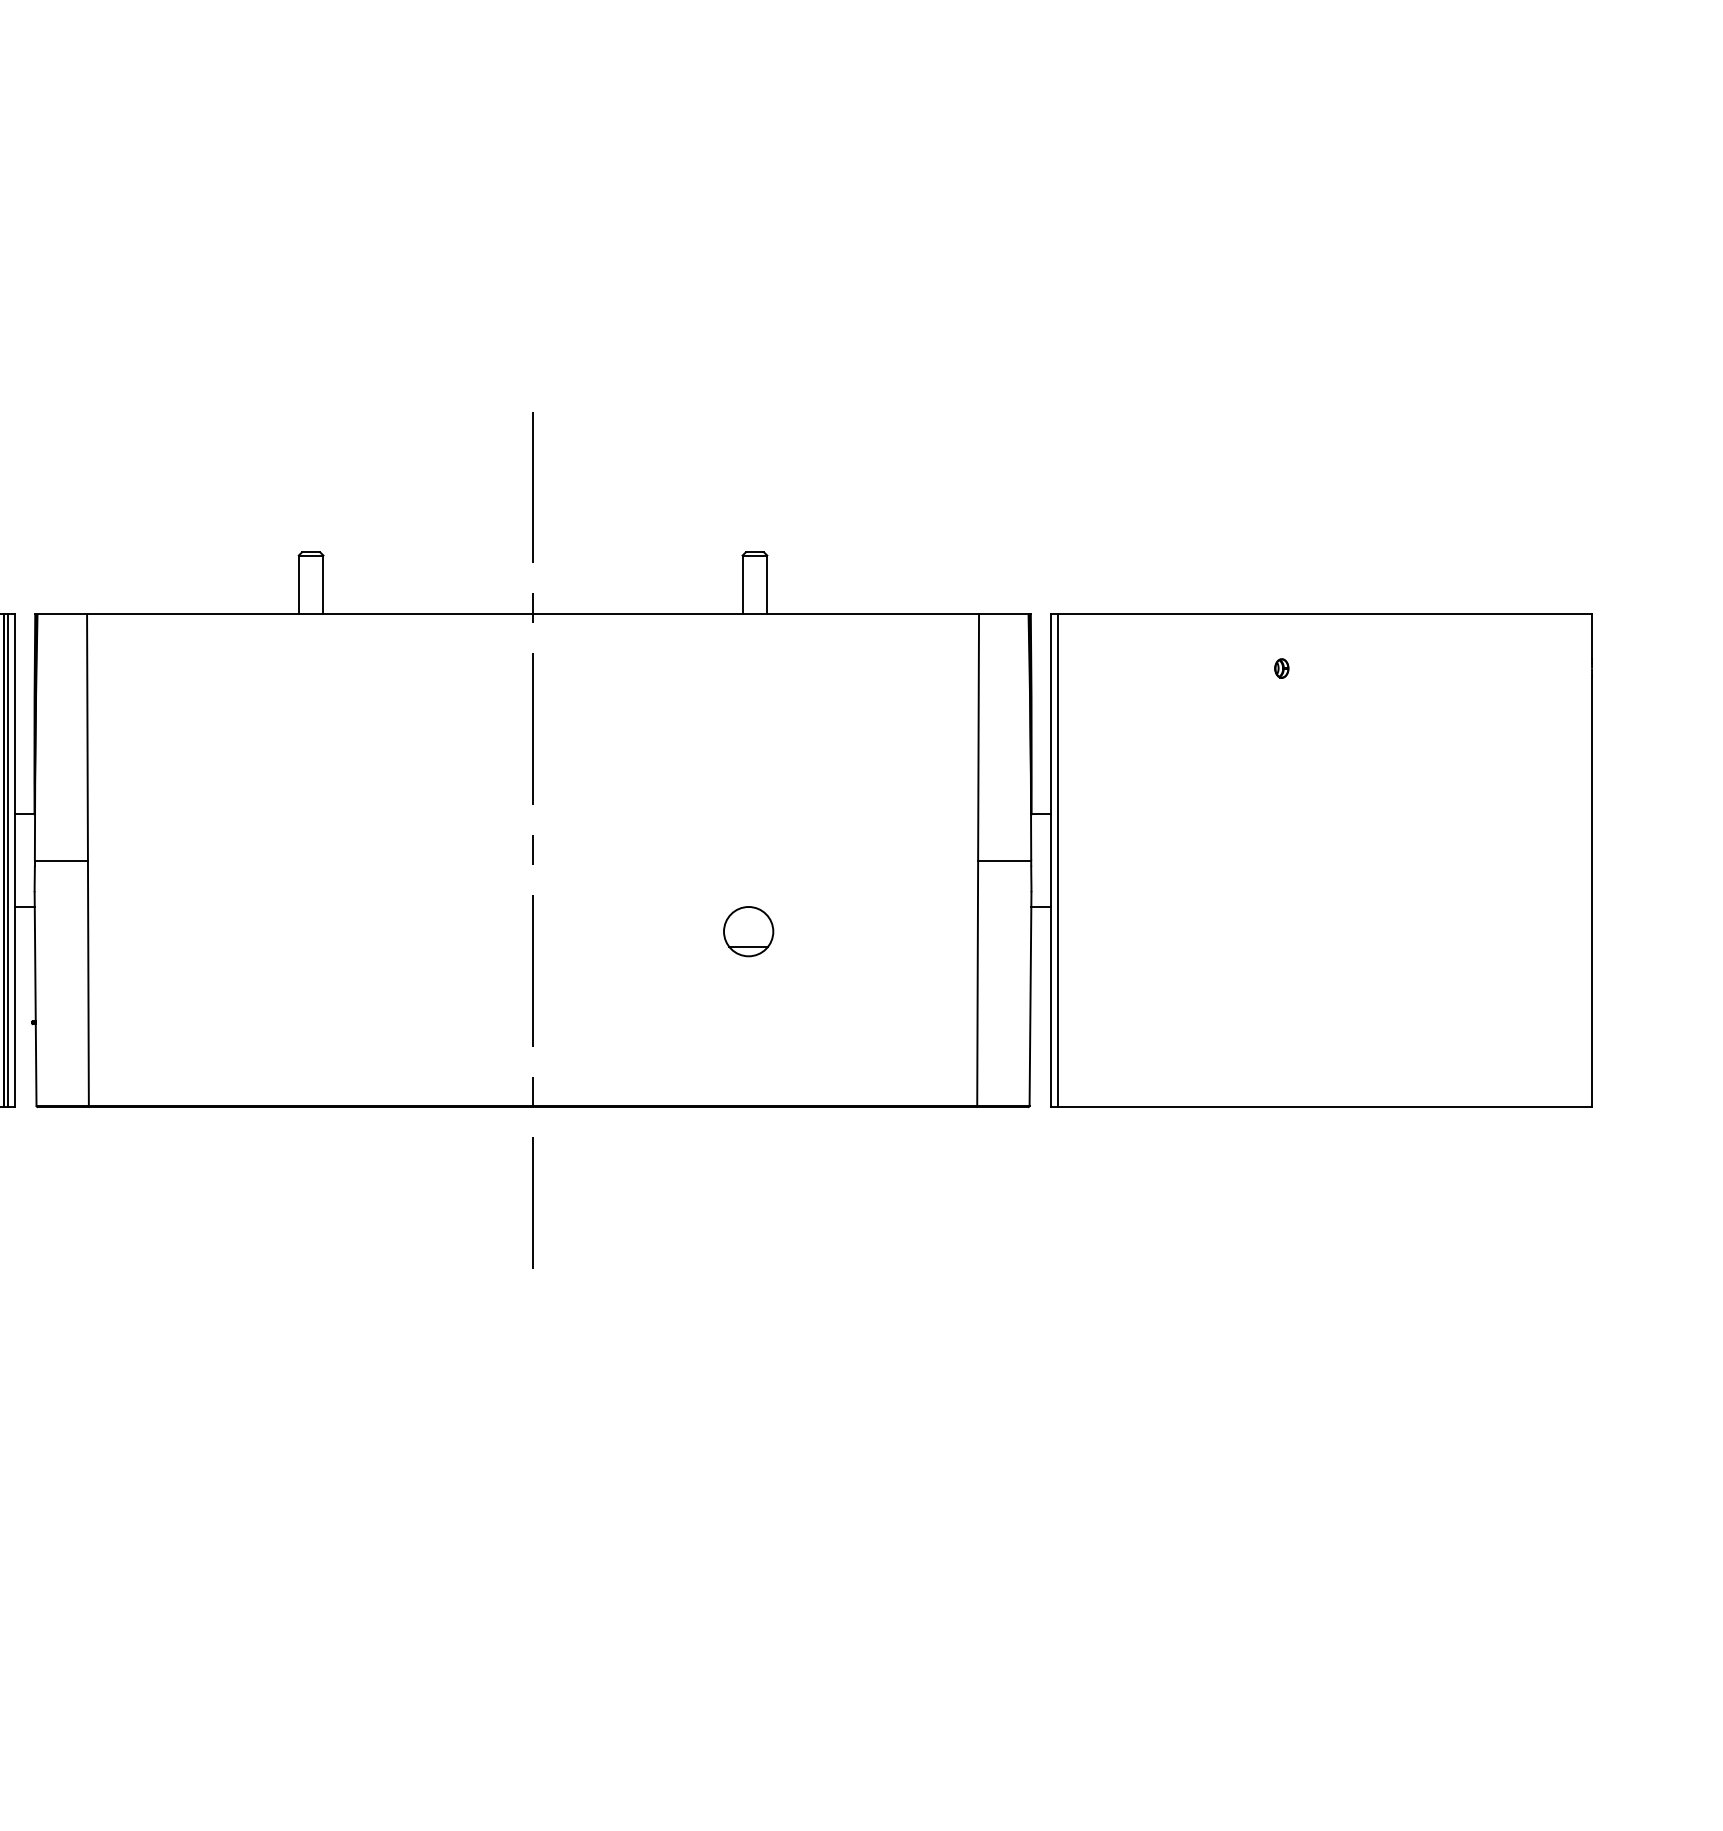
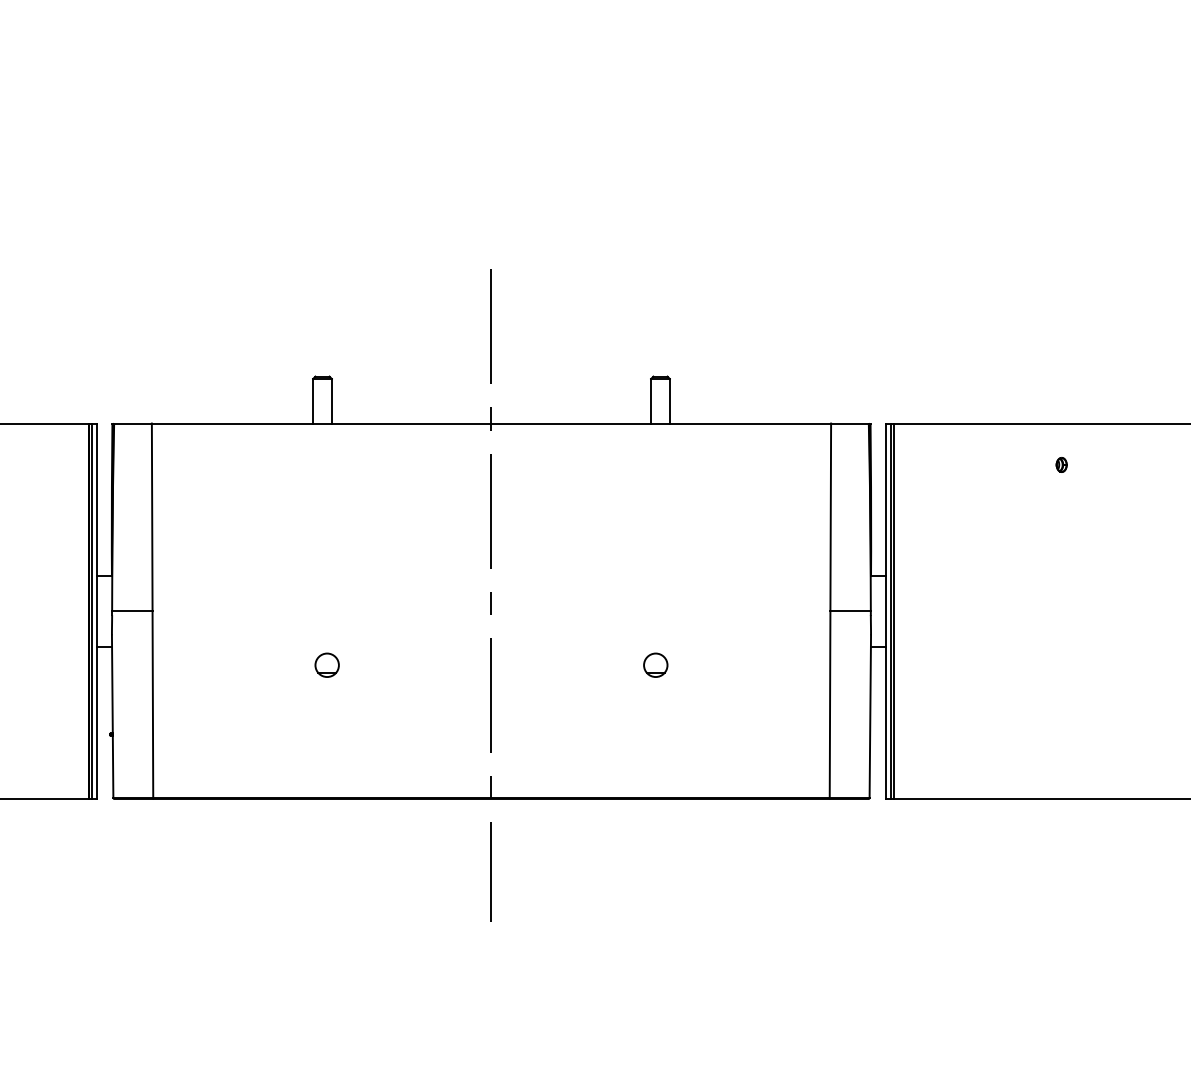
line: (1061, 860) -> (893, 611), added
part: (317, 931) -> (327, 665), added
part: (748, 931) -> (655, 665), size x0.62

